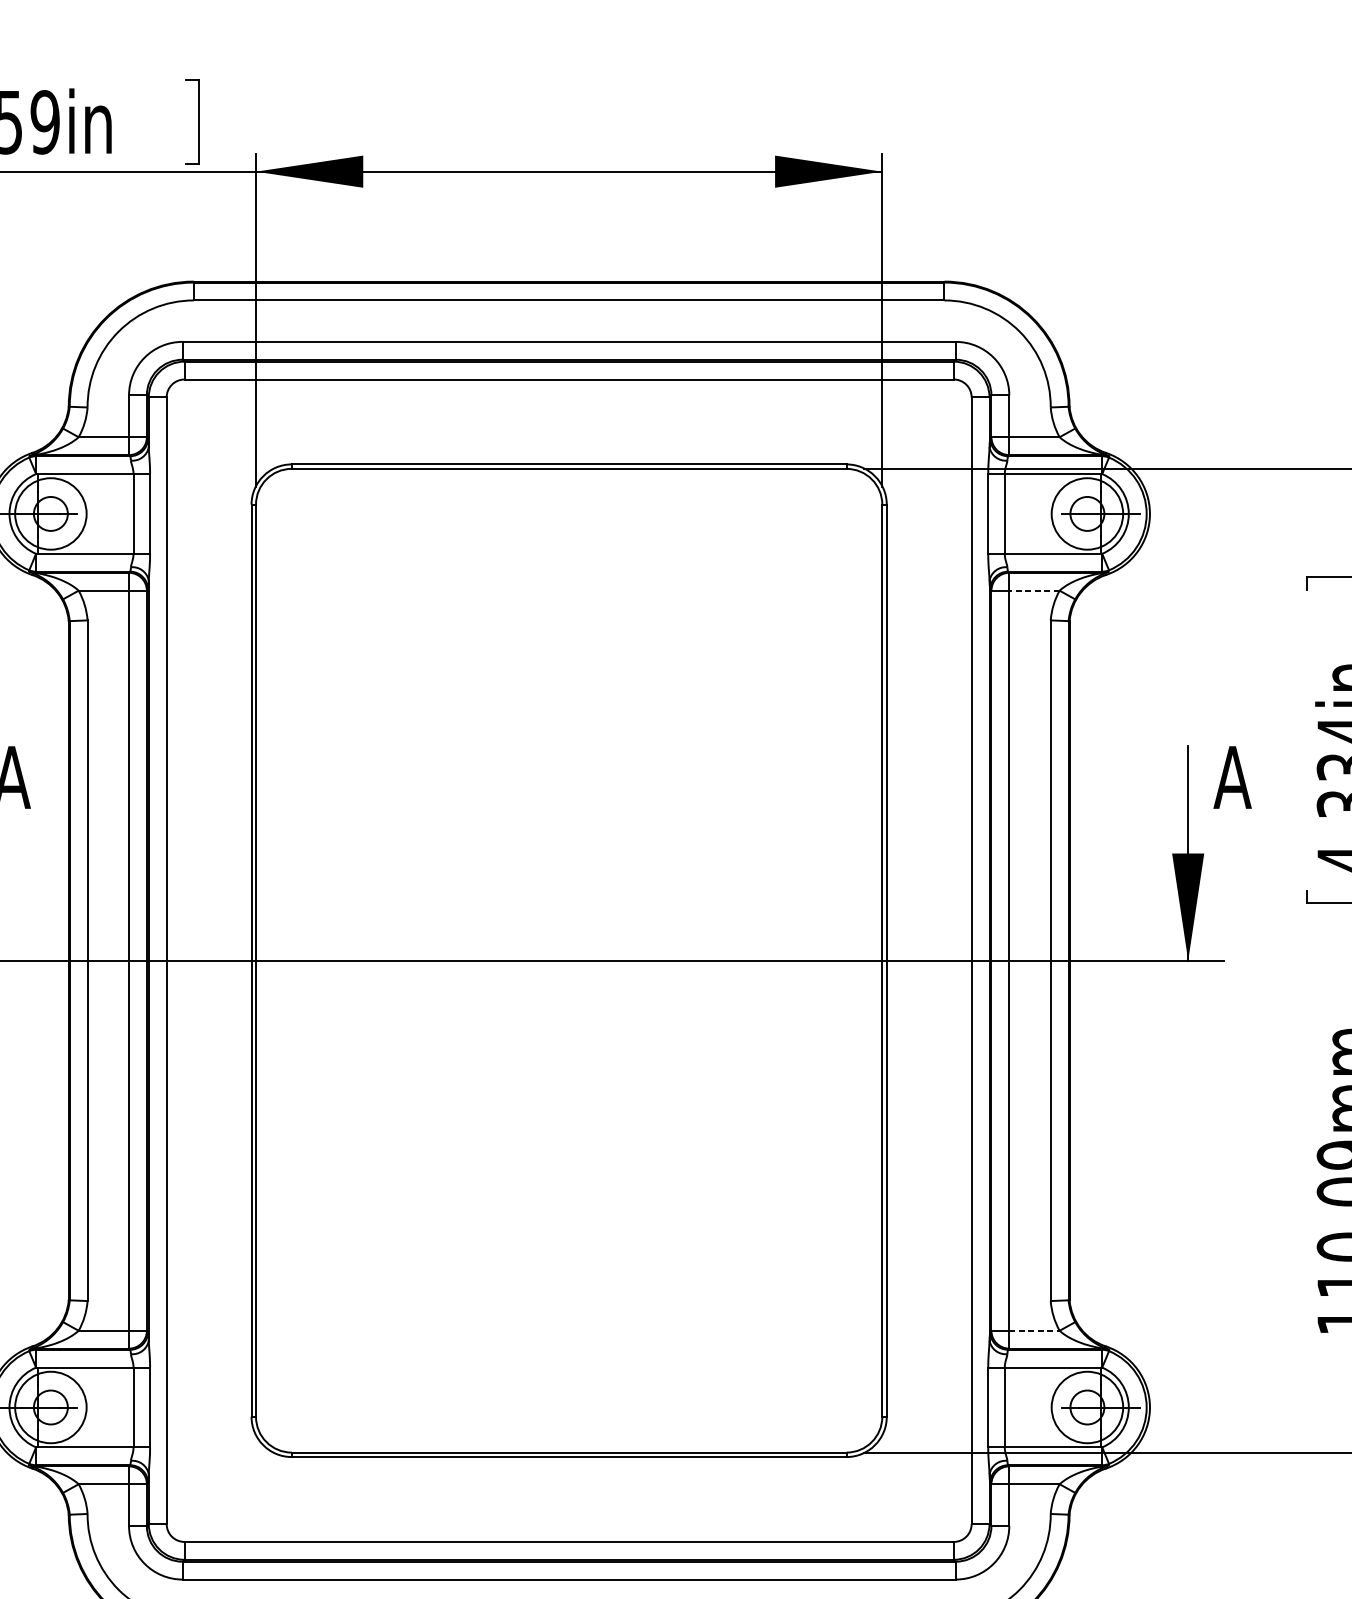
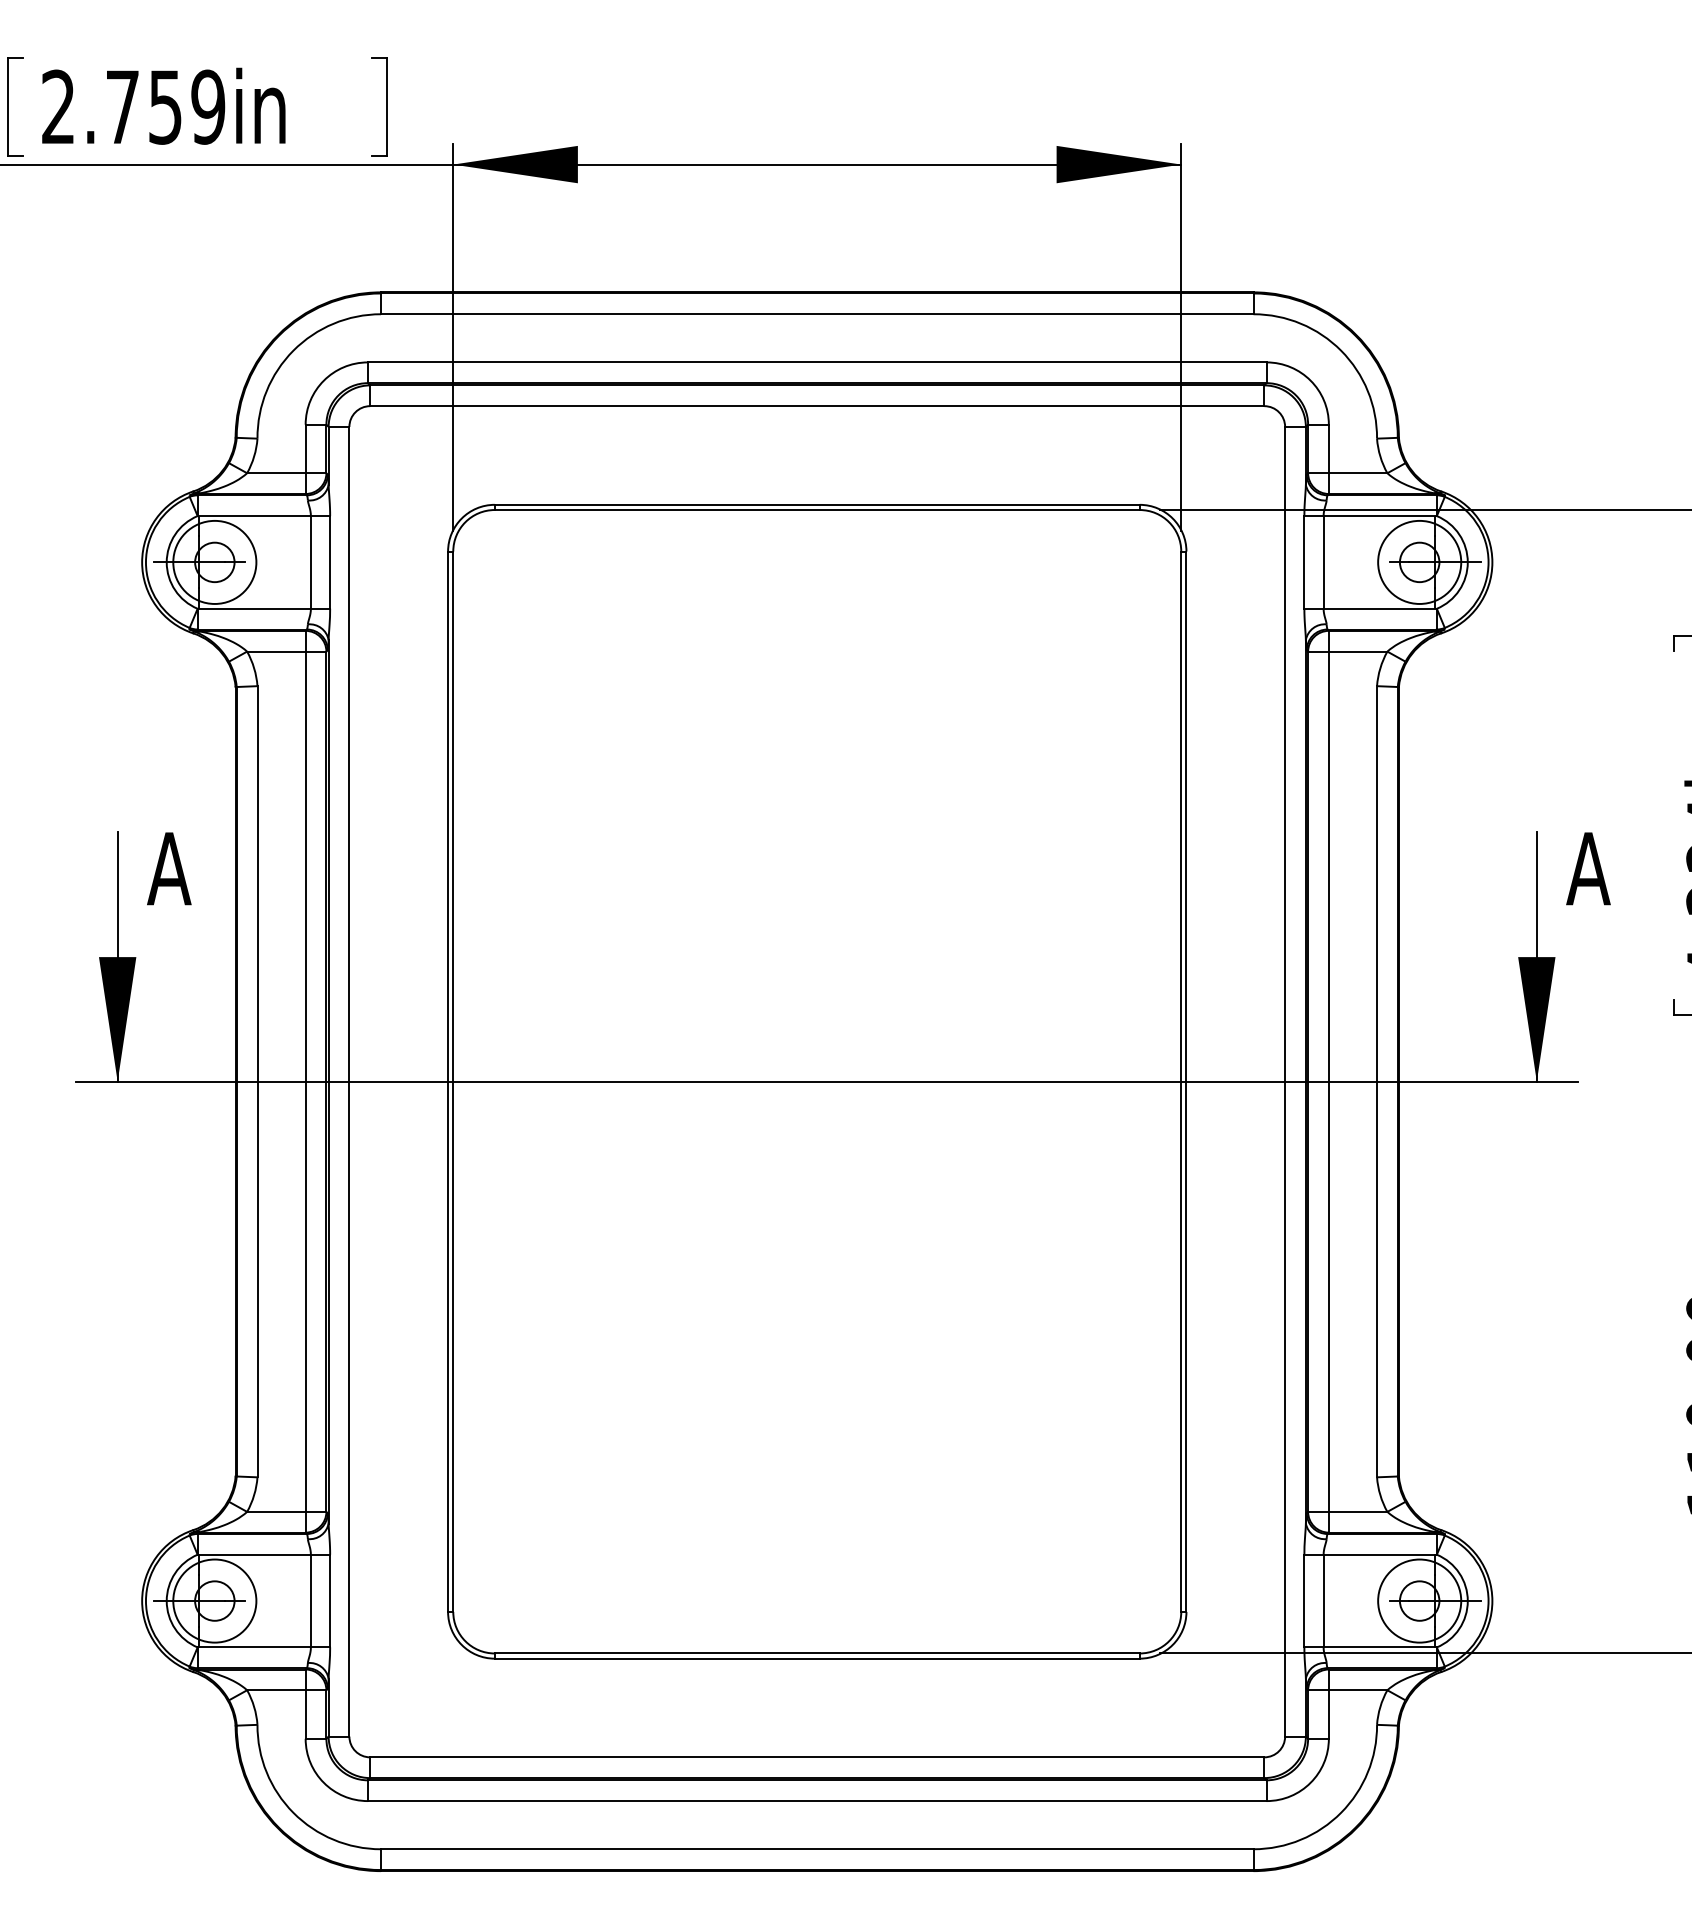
line: (1033, 590) -> (1357, 651), dashed -> solid
line: (1034, 1330) -> (1358, 1511), dashed -> solid

